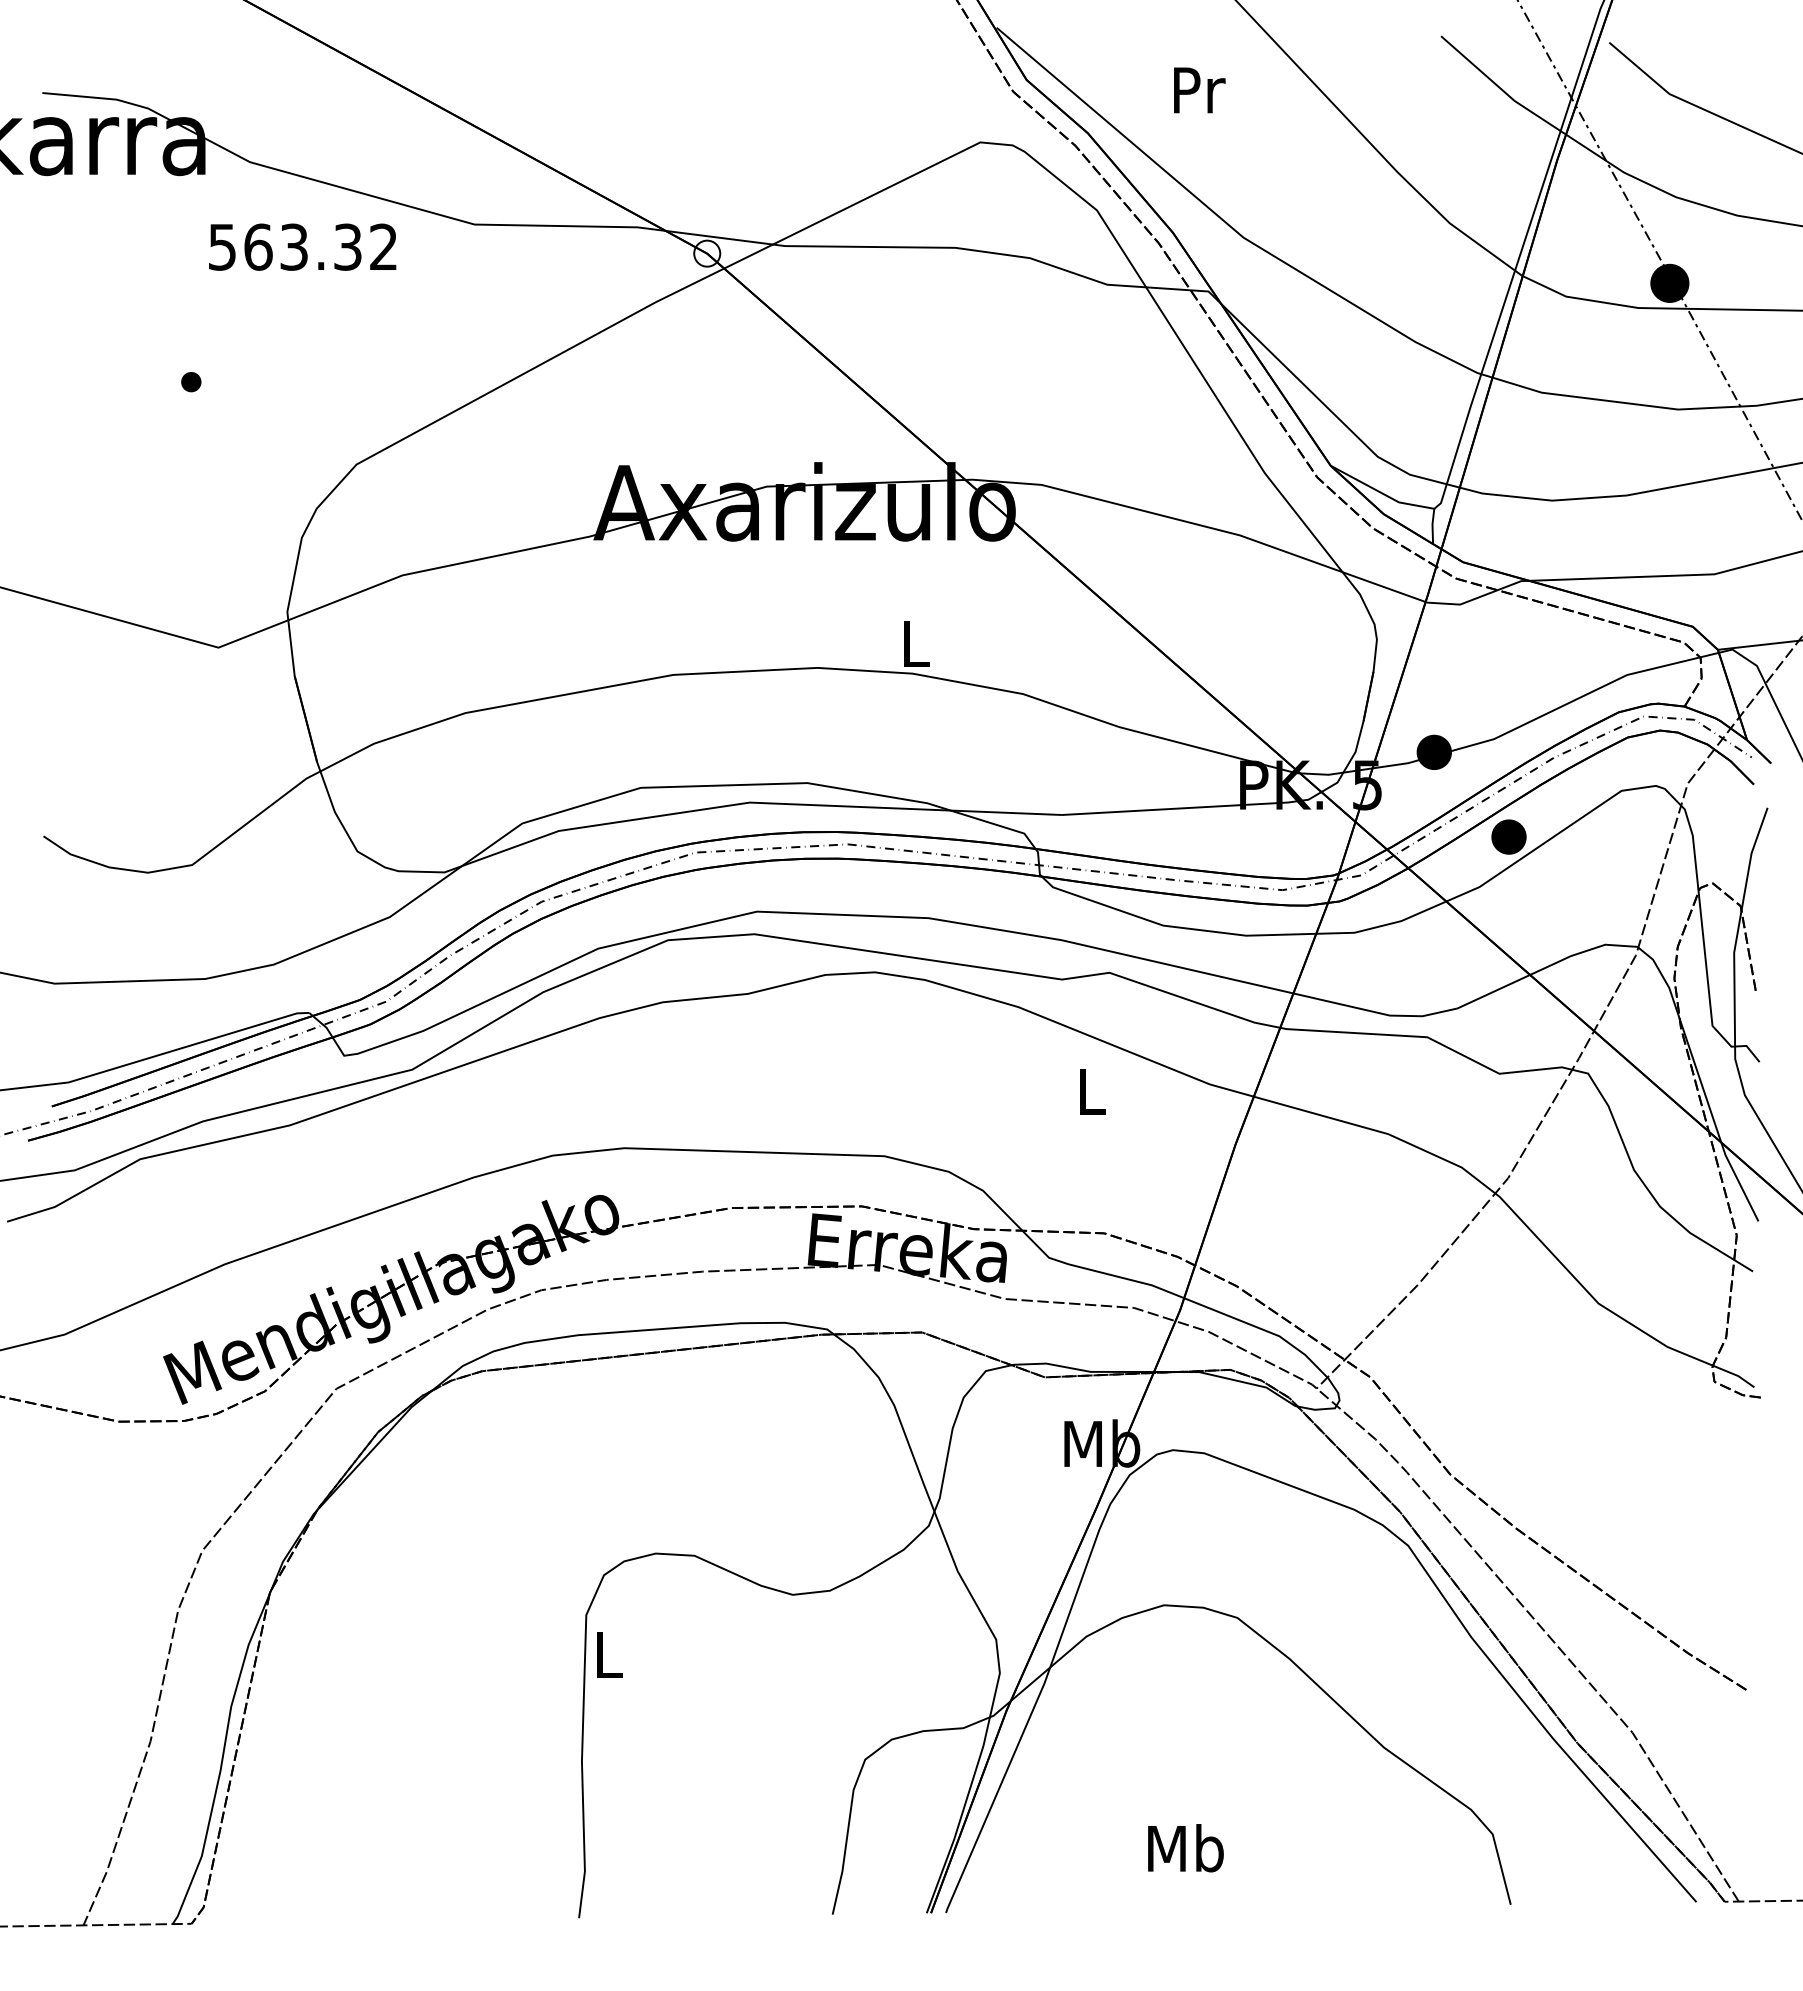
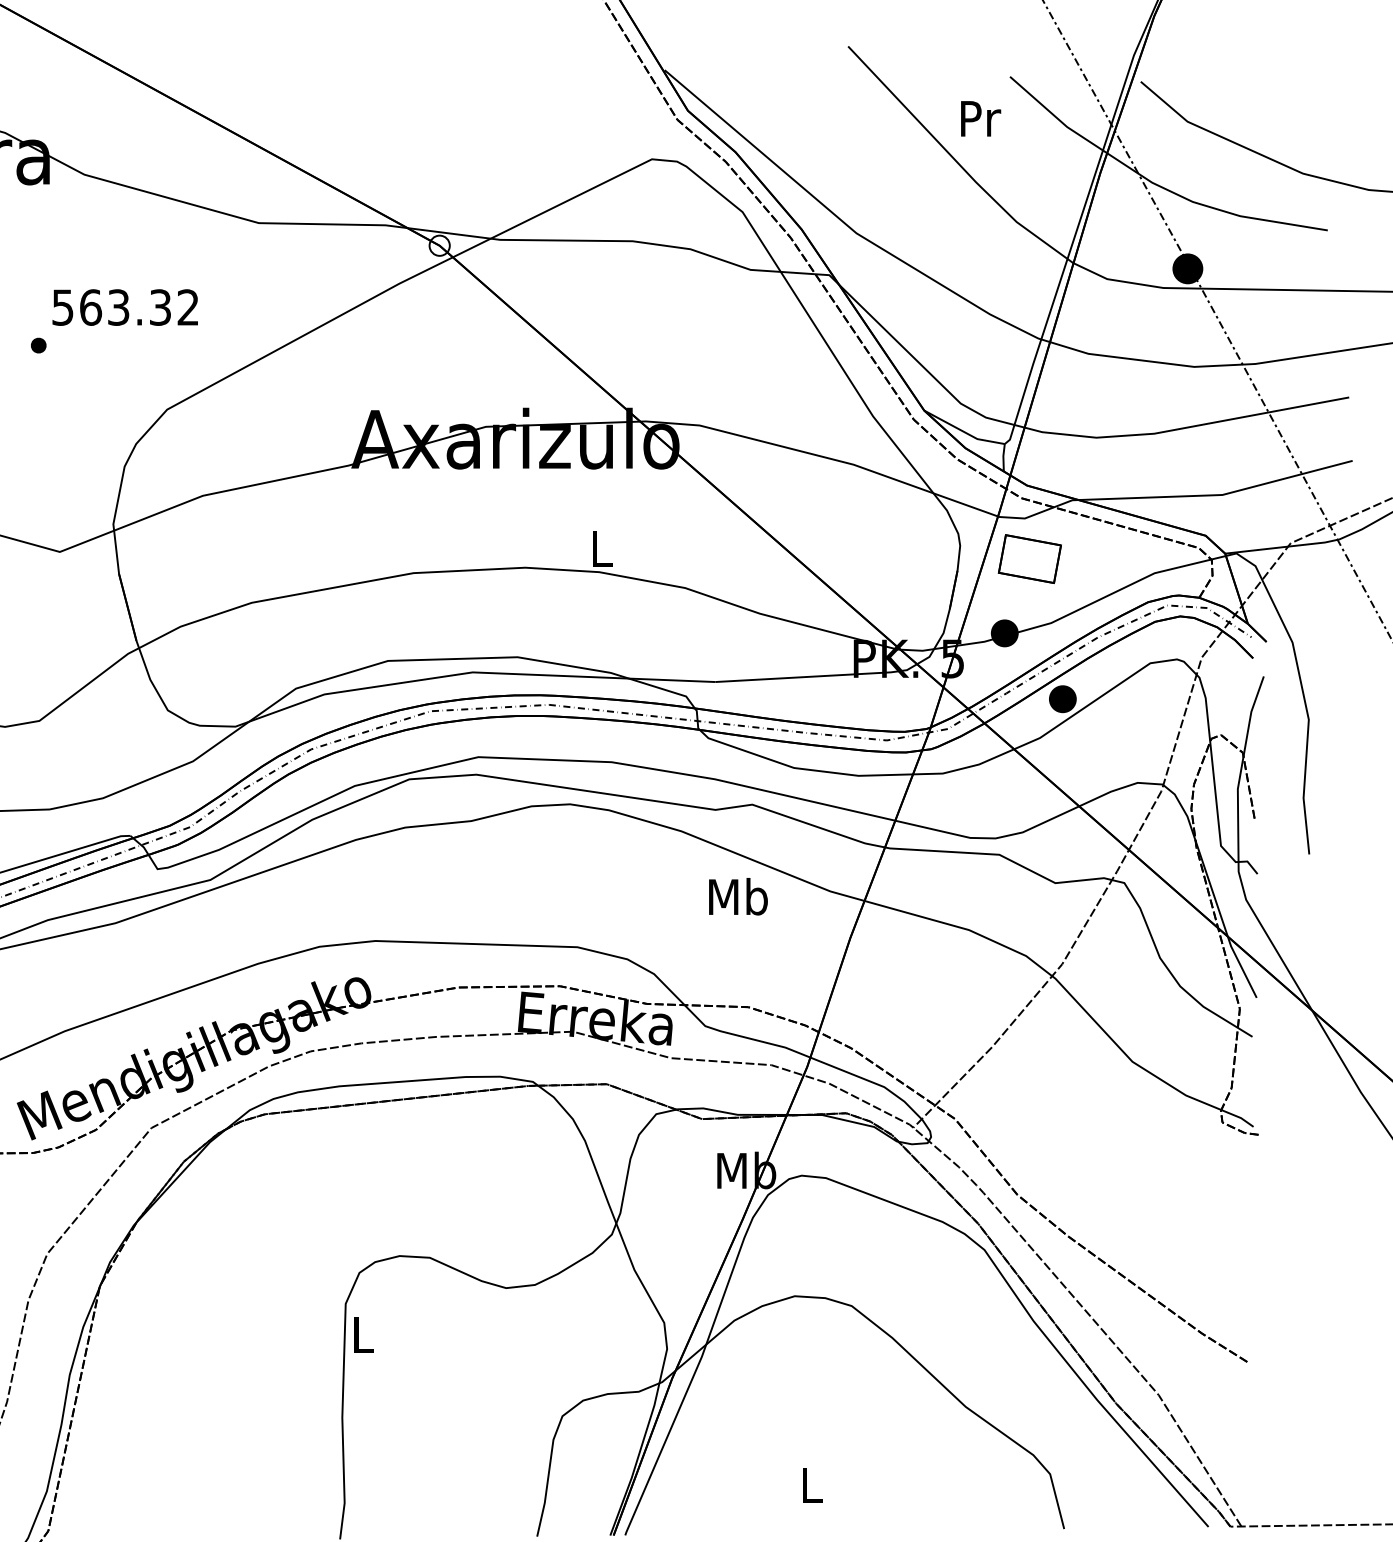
text: (1199, 90) -> (980, 118), moved
text: (302, 246) -> (125, 307), moved
part: (1466, 656) -> (1029, 558), added
text: (1091, 1091) -> (738, 896), L -> Mb
text: (1185, 1848) -> (811, 1485), Mb -> L

